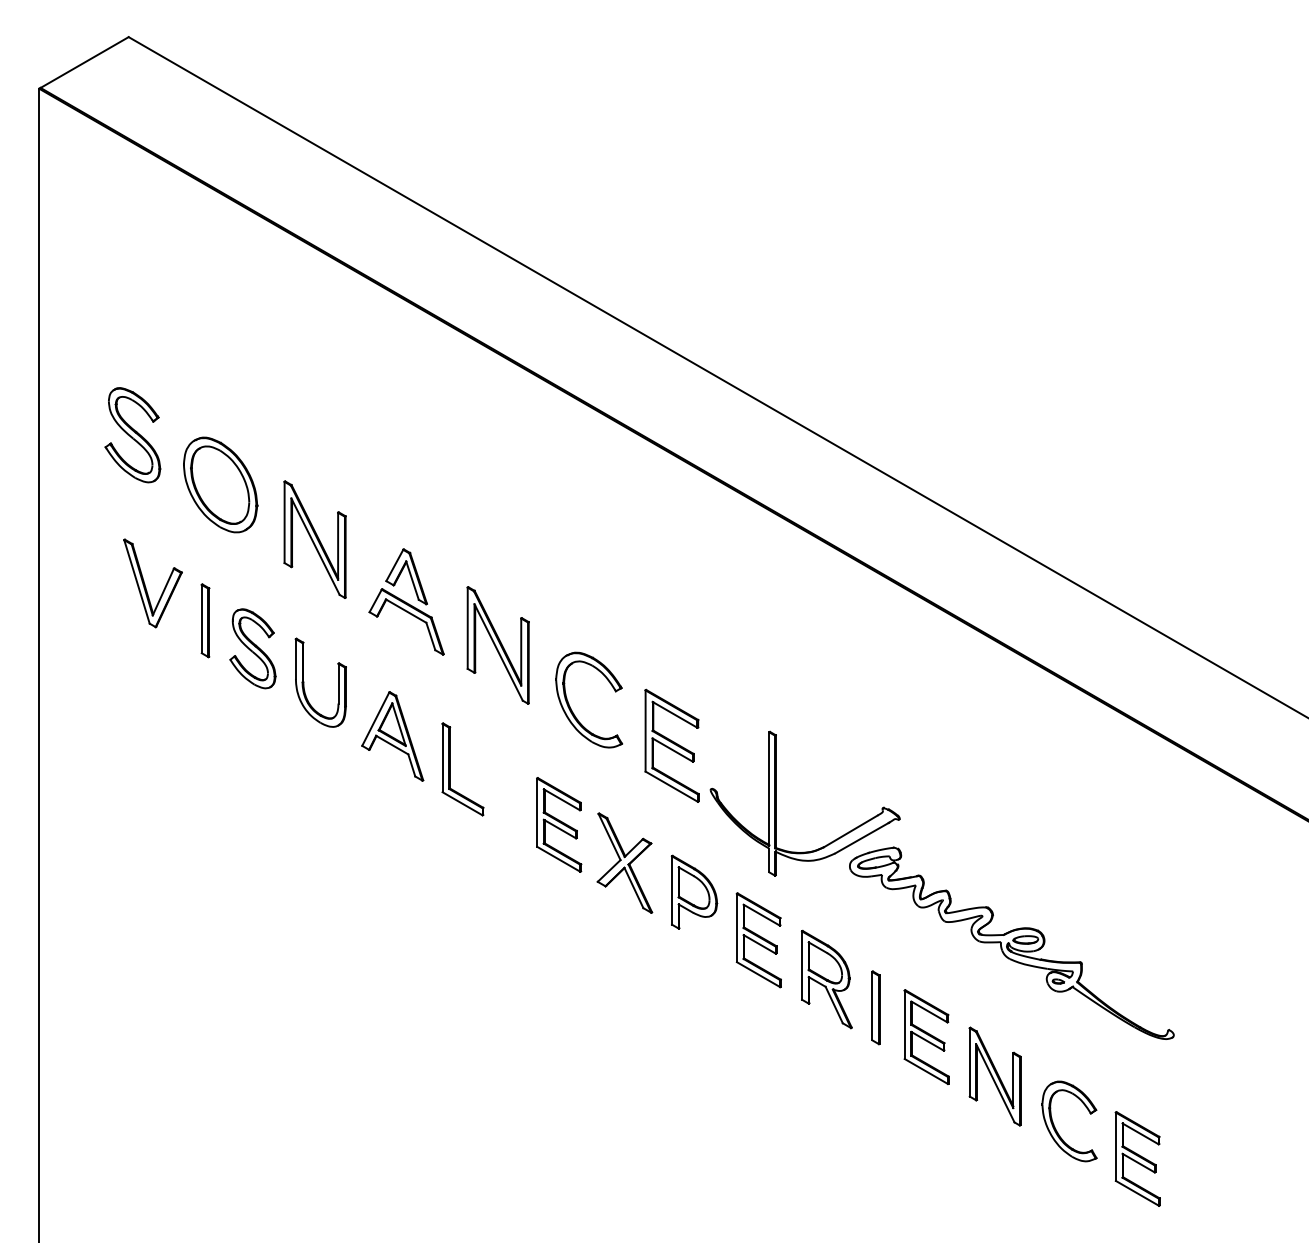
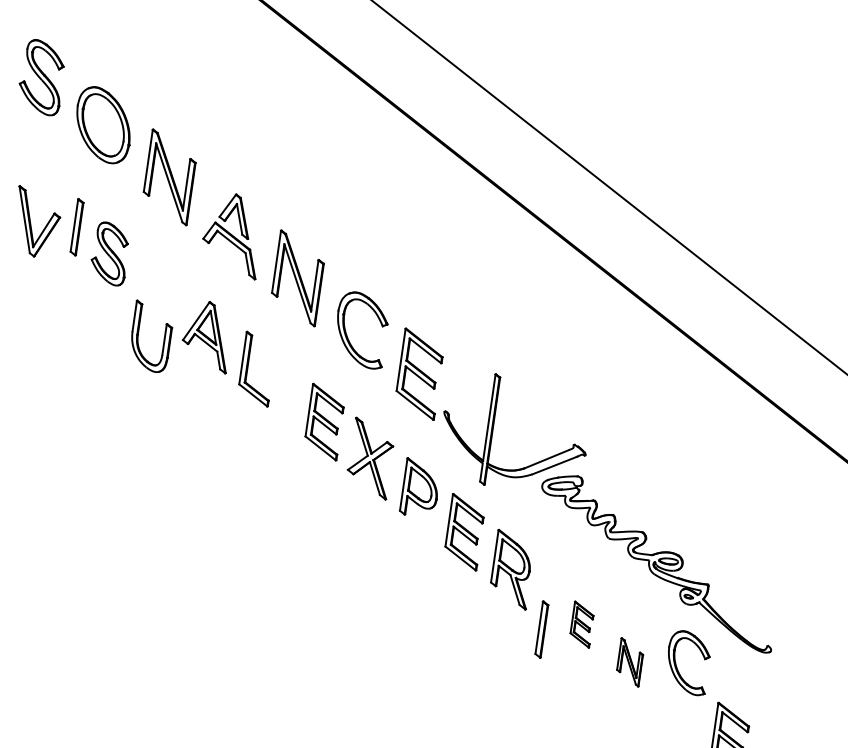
part: (145, 583) -> (31, 221), moved
part: (304, 682) -> (138, 334), moved
part: (875, 1007) -> (541, 629), moved
part: (926, 1036) -> (582, 624), size x0.6
part: (994, 1076) -> (629, 662), size x0.6
part: (1055, 1126) -> (676, 665), moved

